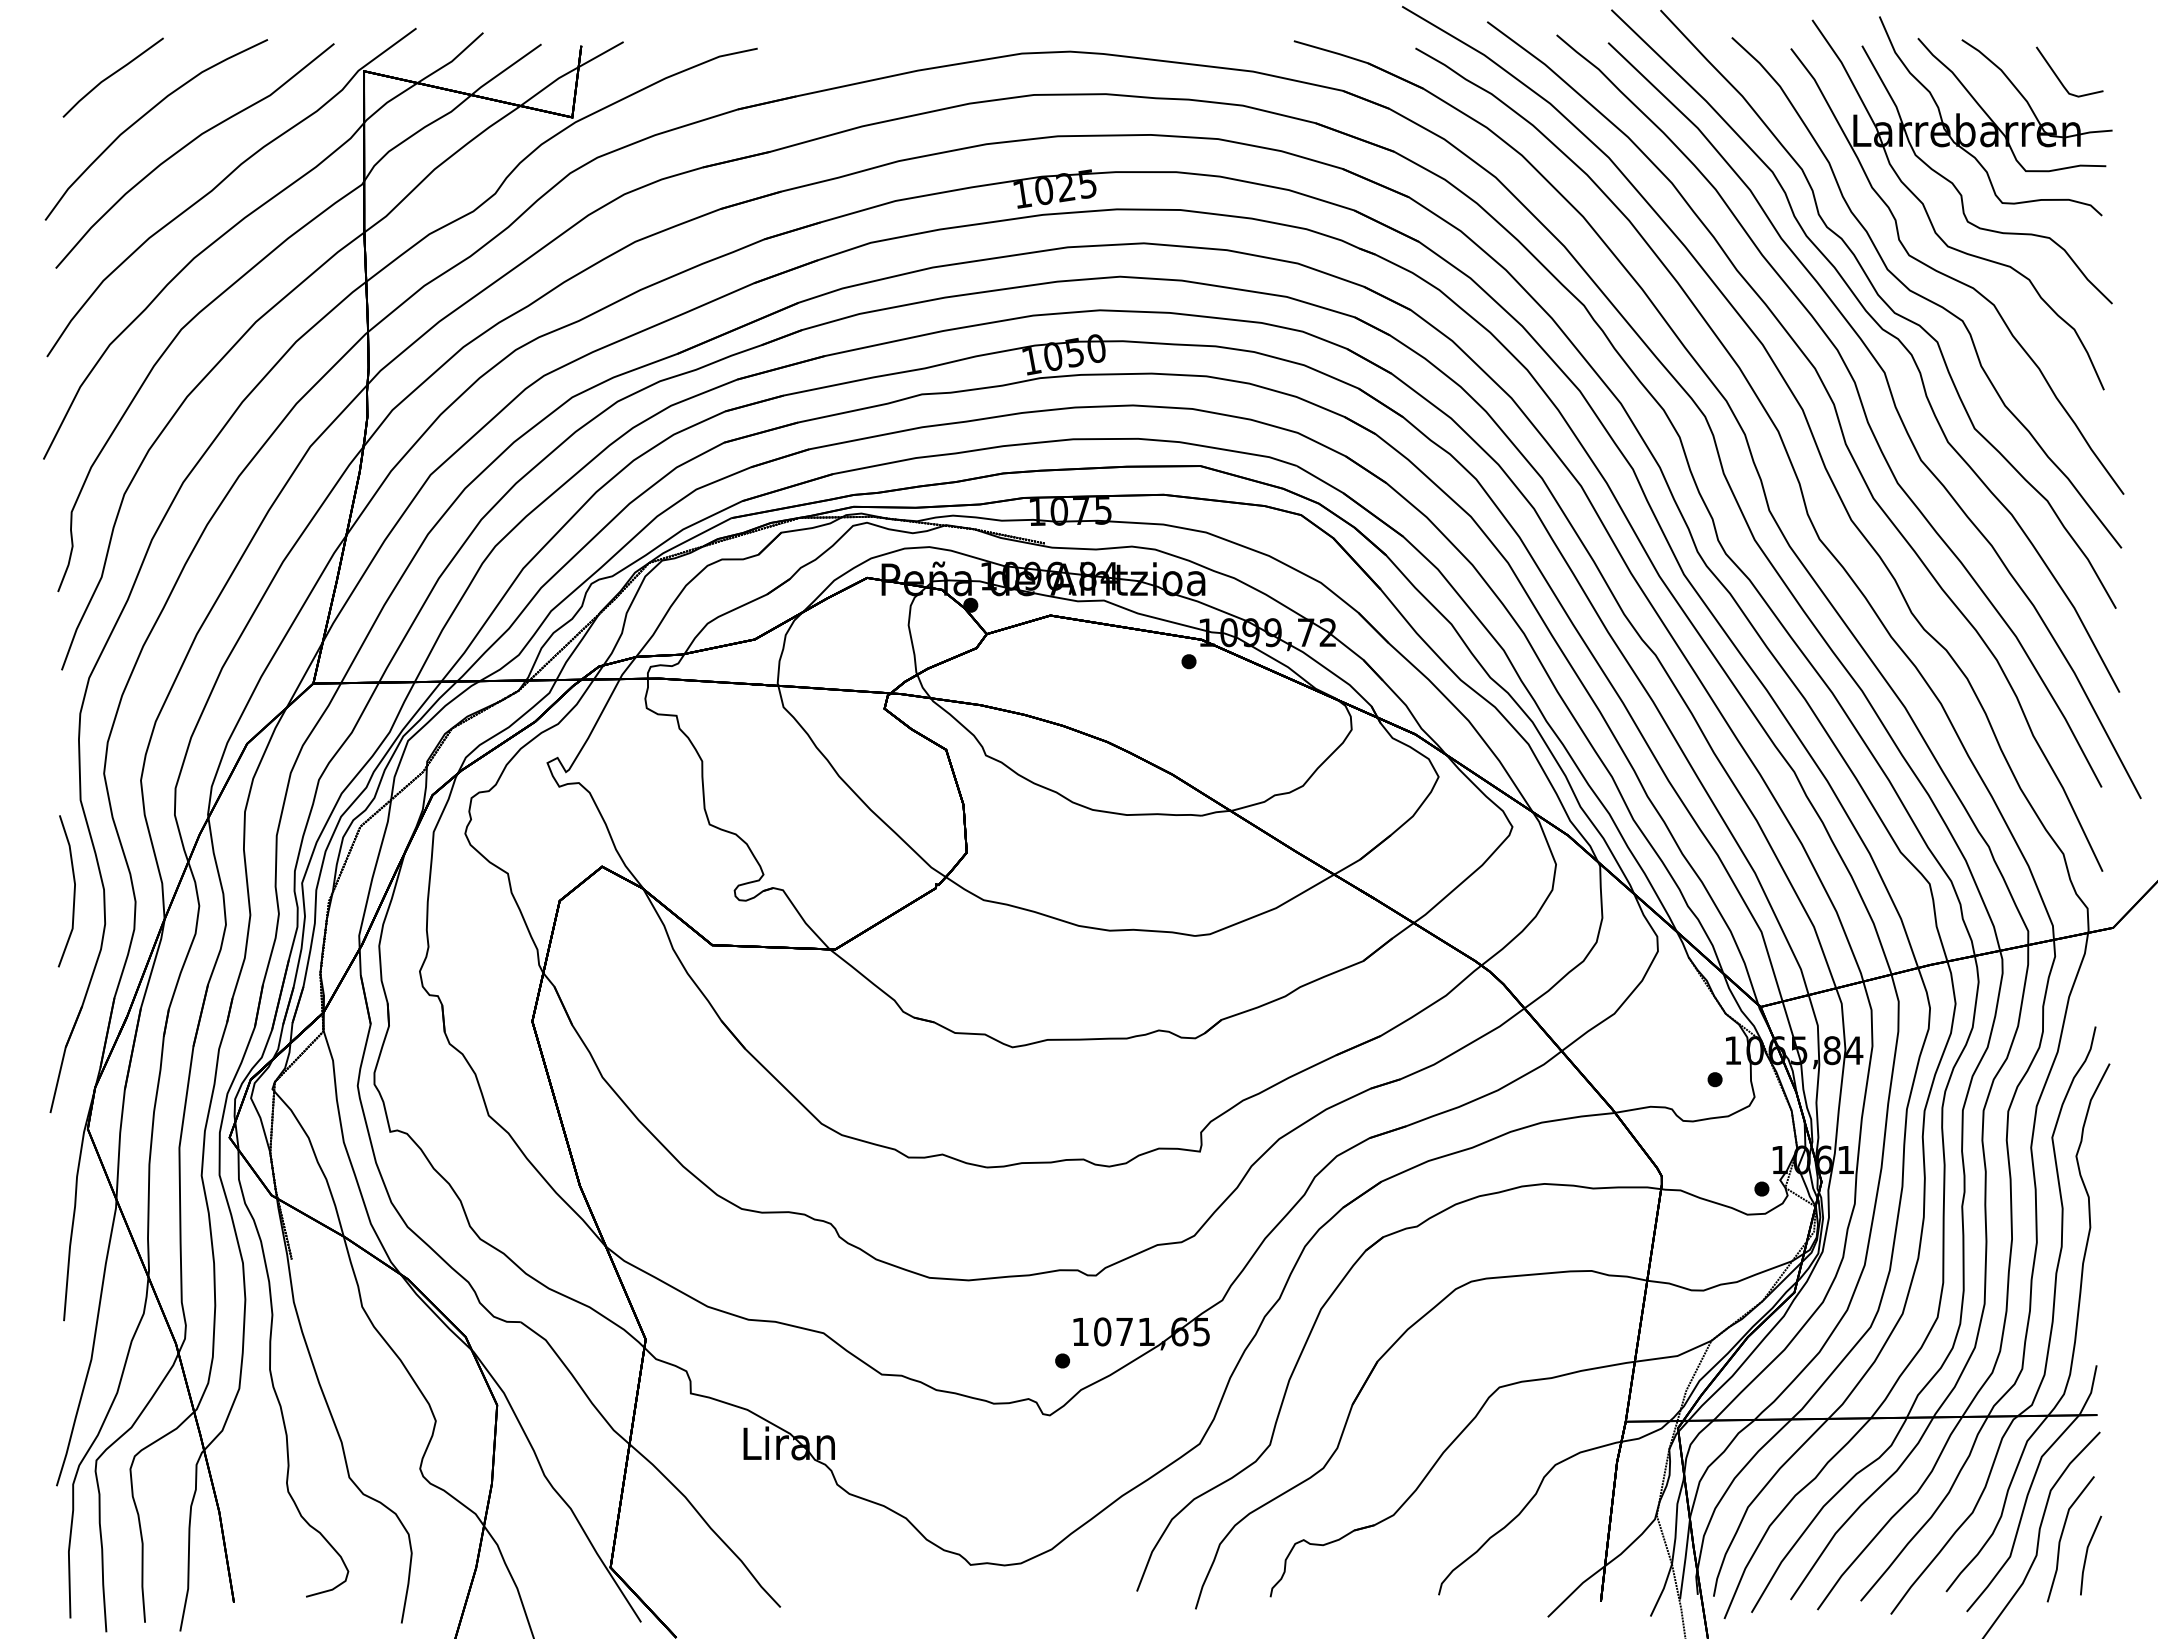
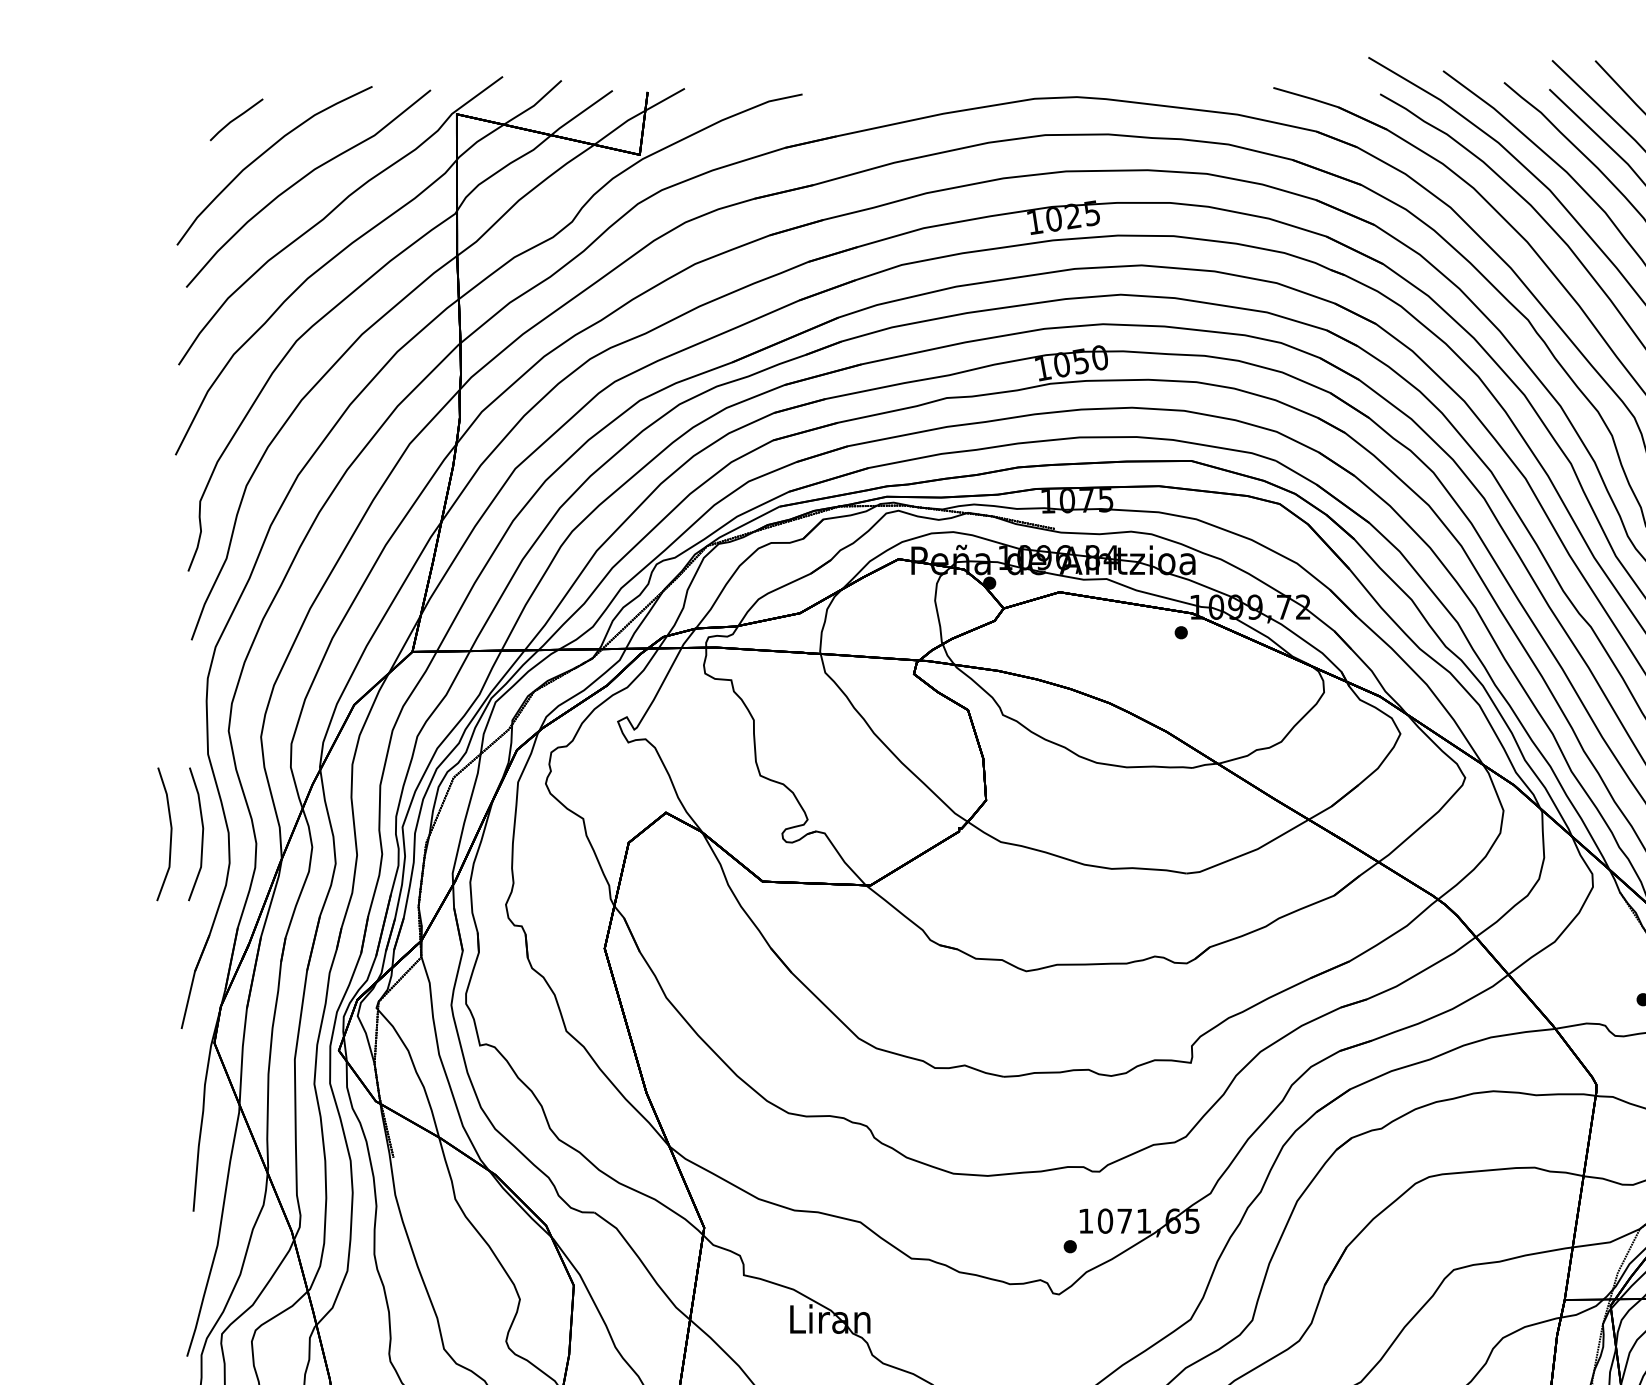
part: (112, 77) -> (236, 119), size x0.6
line: (37, 891) -> (170, 834), added

